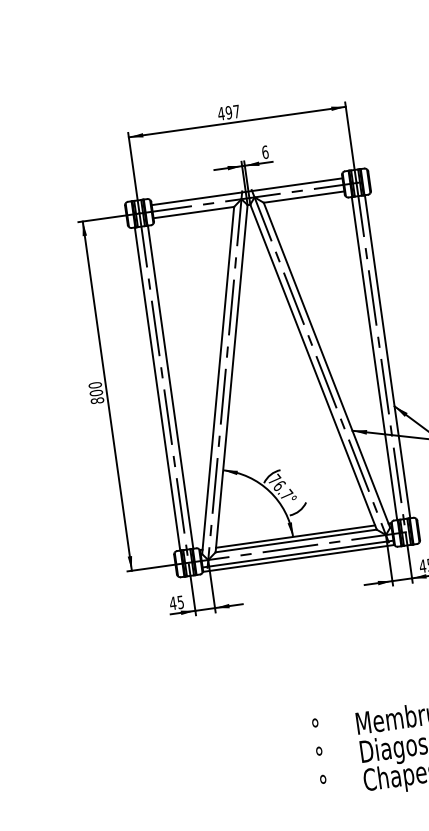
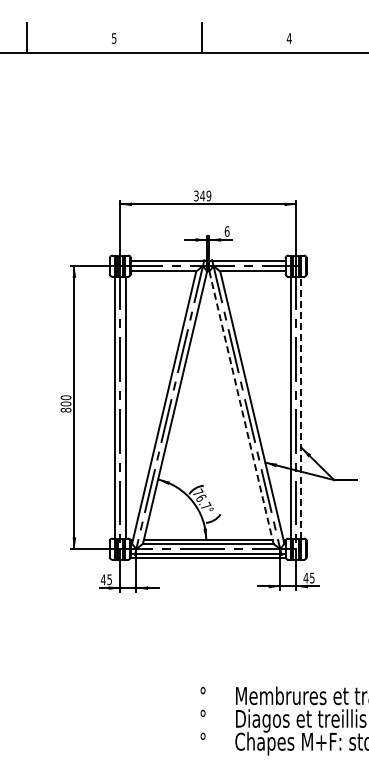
text: (228, 112) -> (202, 195), 497 -> 349
line: (387, 356) -> (301, 407), solid -> dashed
line: (313, 366) -> (241, 407), solid -> dashed

